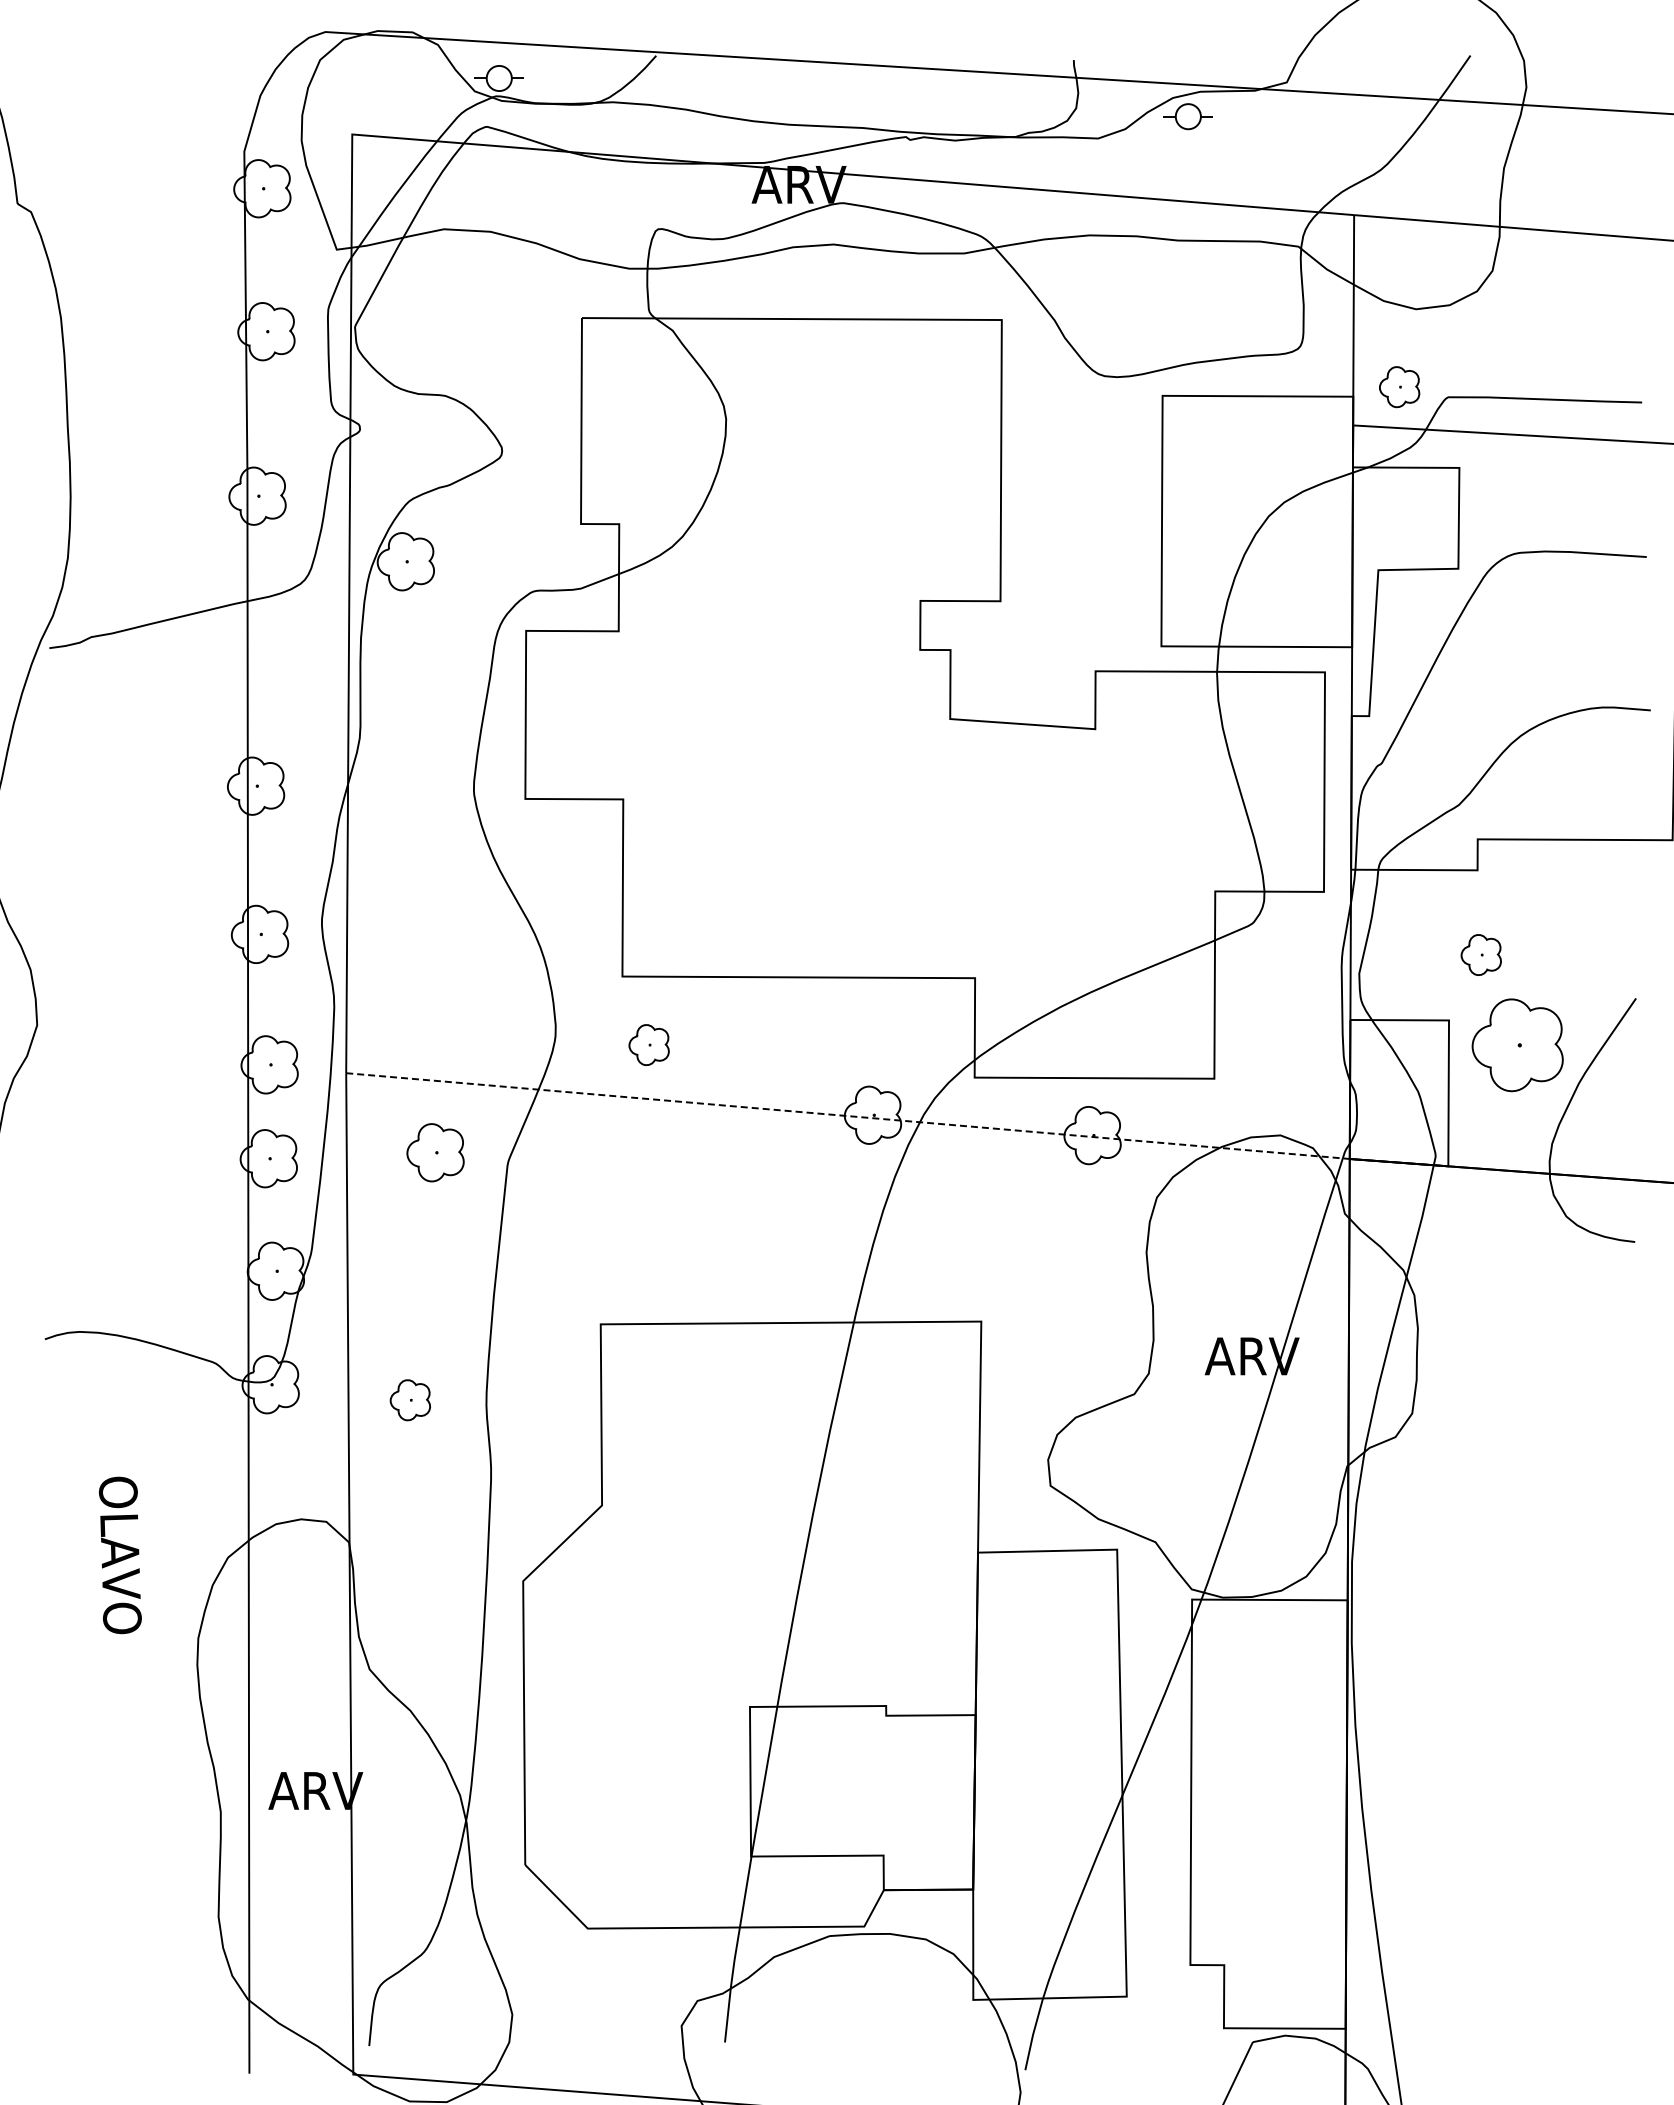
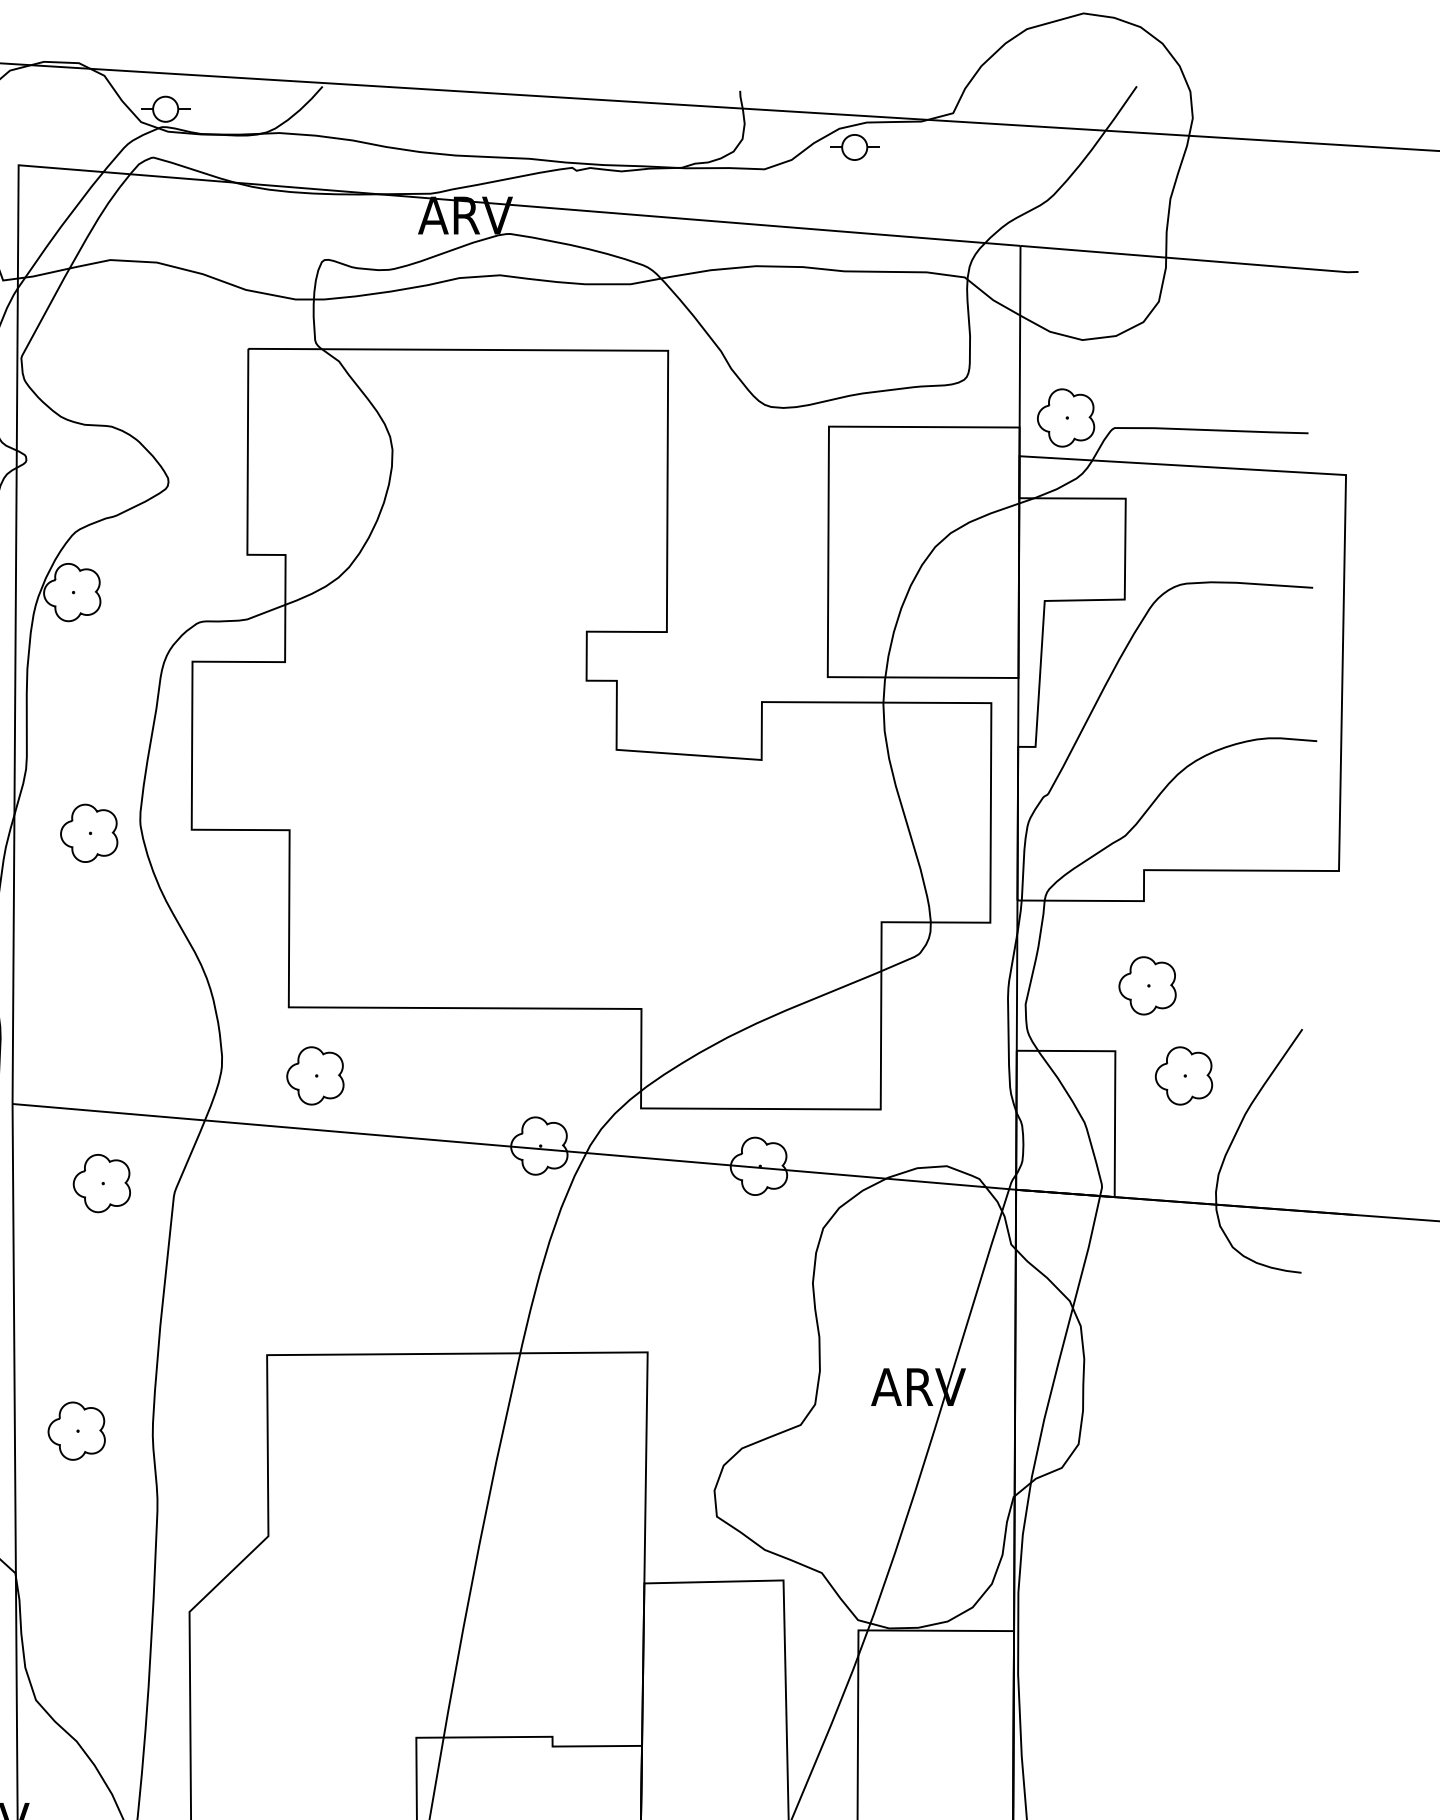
part: (1399, 386) -> (1065, 417), size x1.43
part: (422, 802) -> (88, 833), added
part: (1481, 954) -> (1147, 985), size x1.43
part: (649, 1044) -> (315, 1075), size x1.43
part: (1517, 1044) -> (1183, 1075), size x0.62
line: (847, 1116) -> (513, 1147), dashed -> solid
part: (410, 1399) -> (76, 1430), size x1.43

